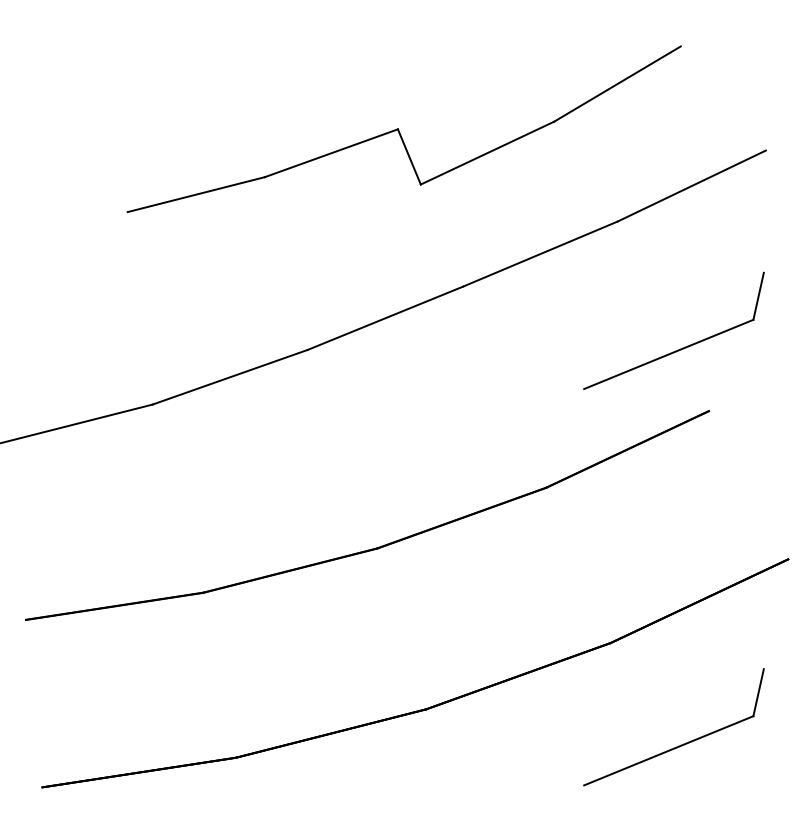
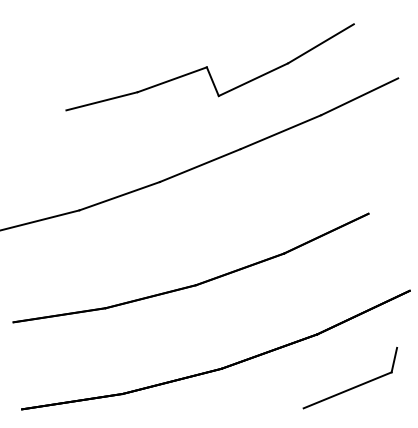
part: (676, 348) -> (351, 181), removed

